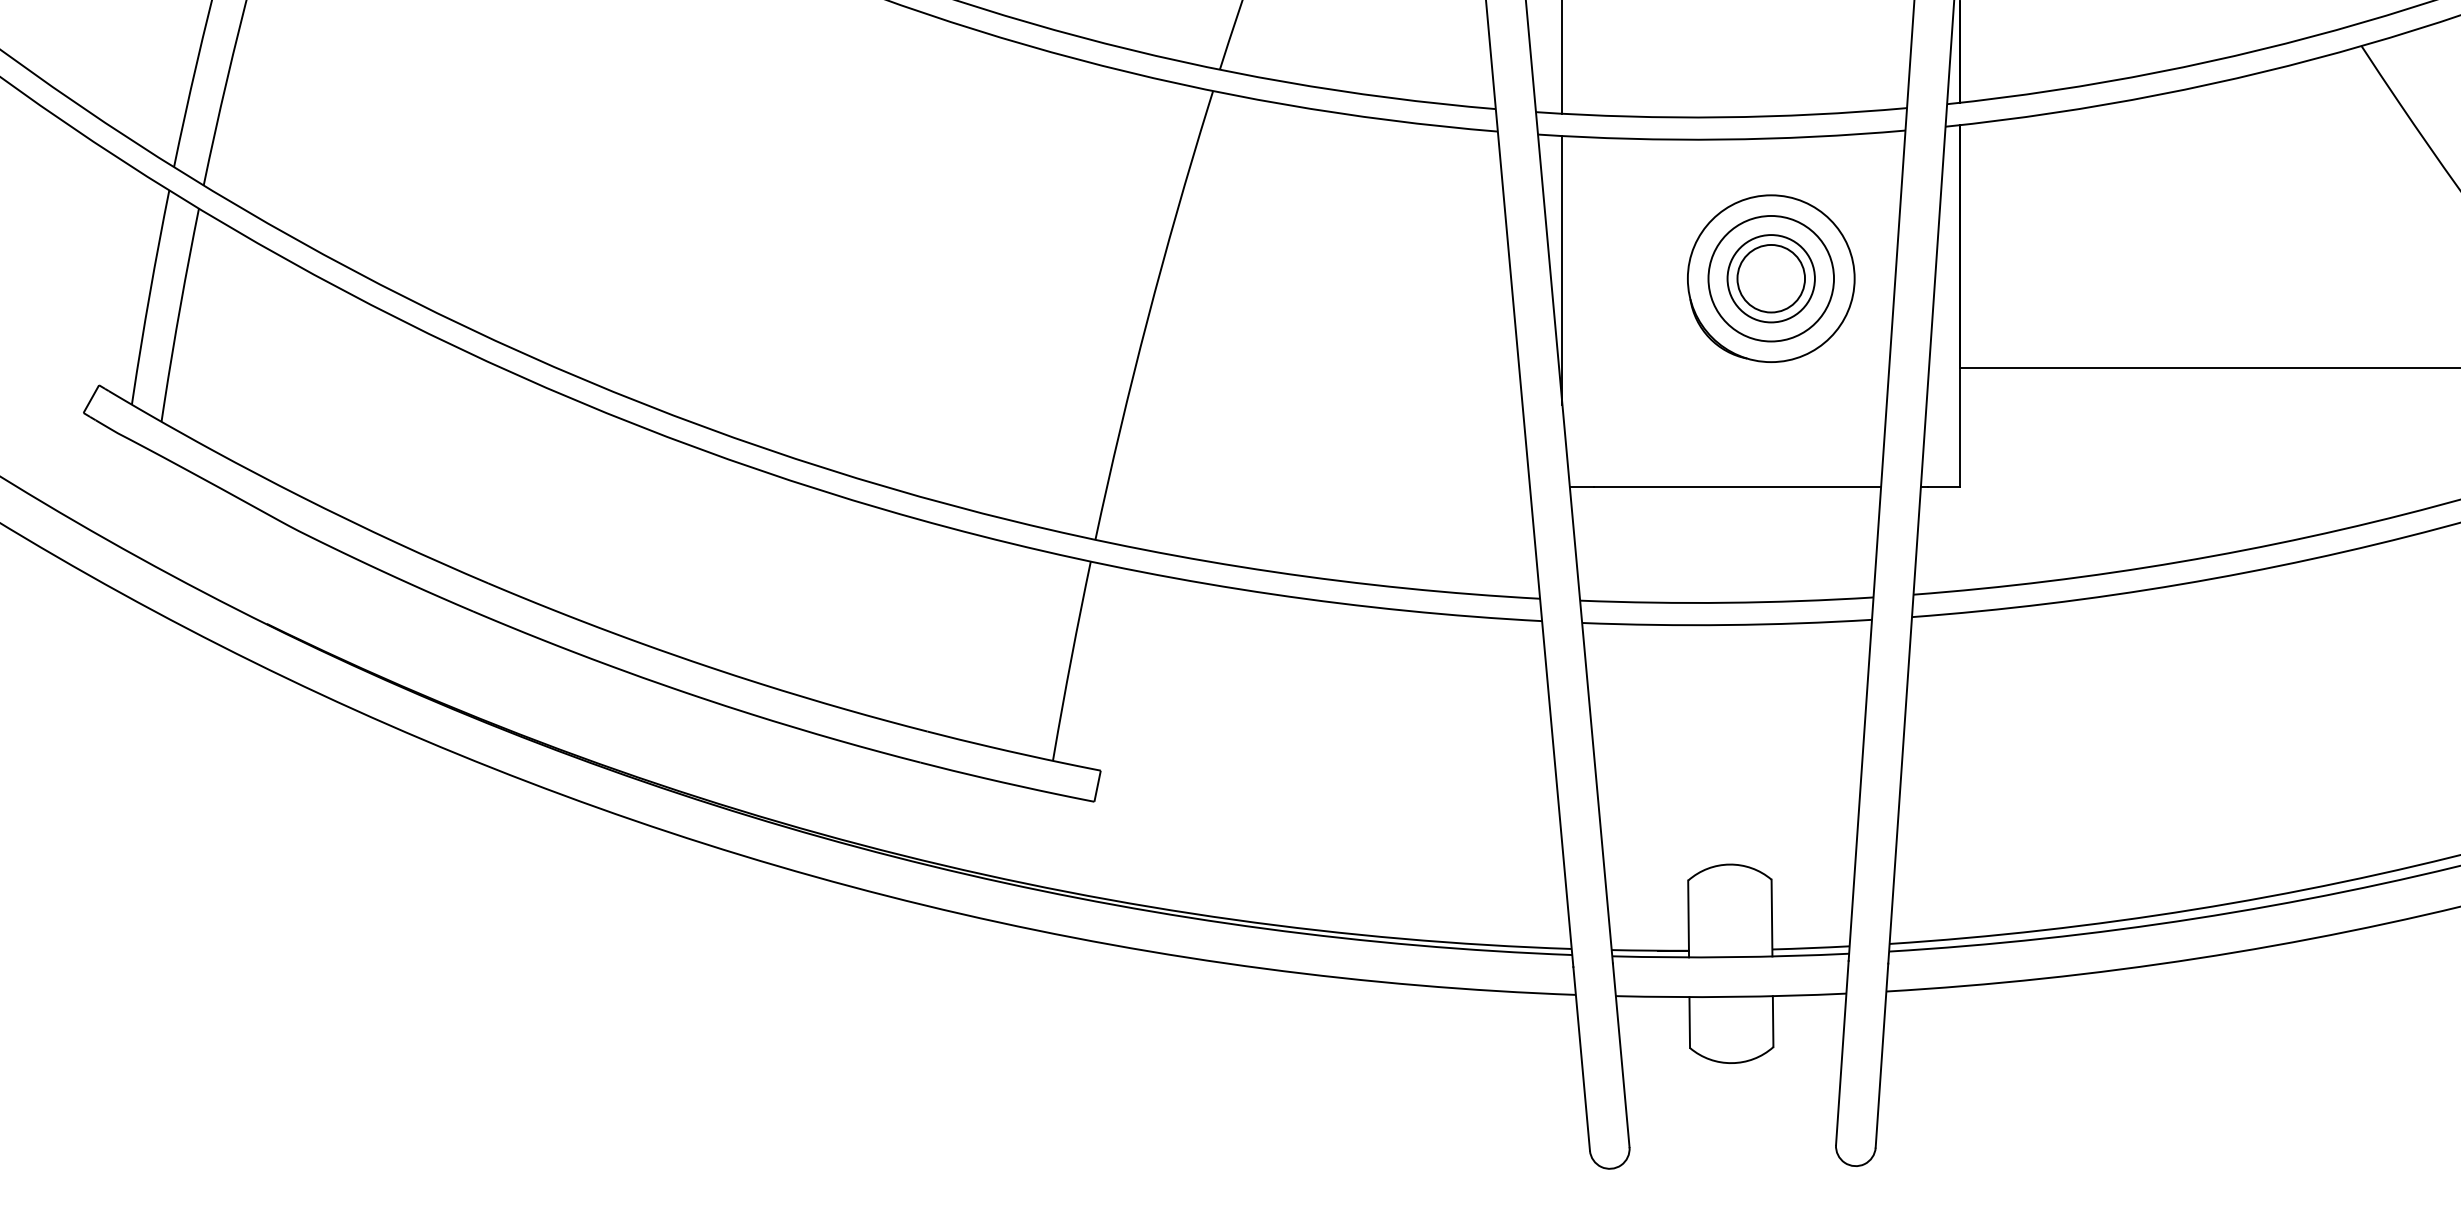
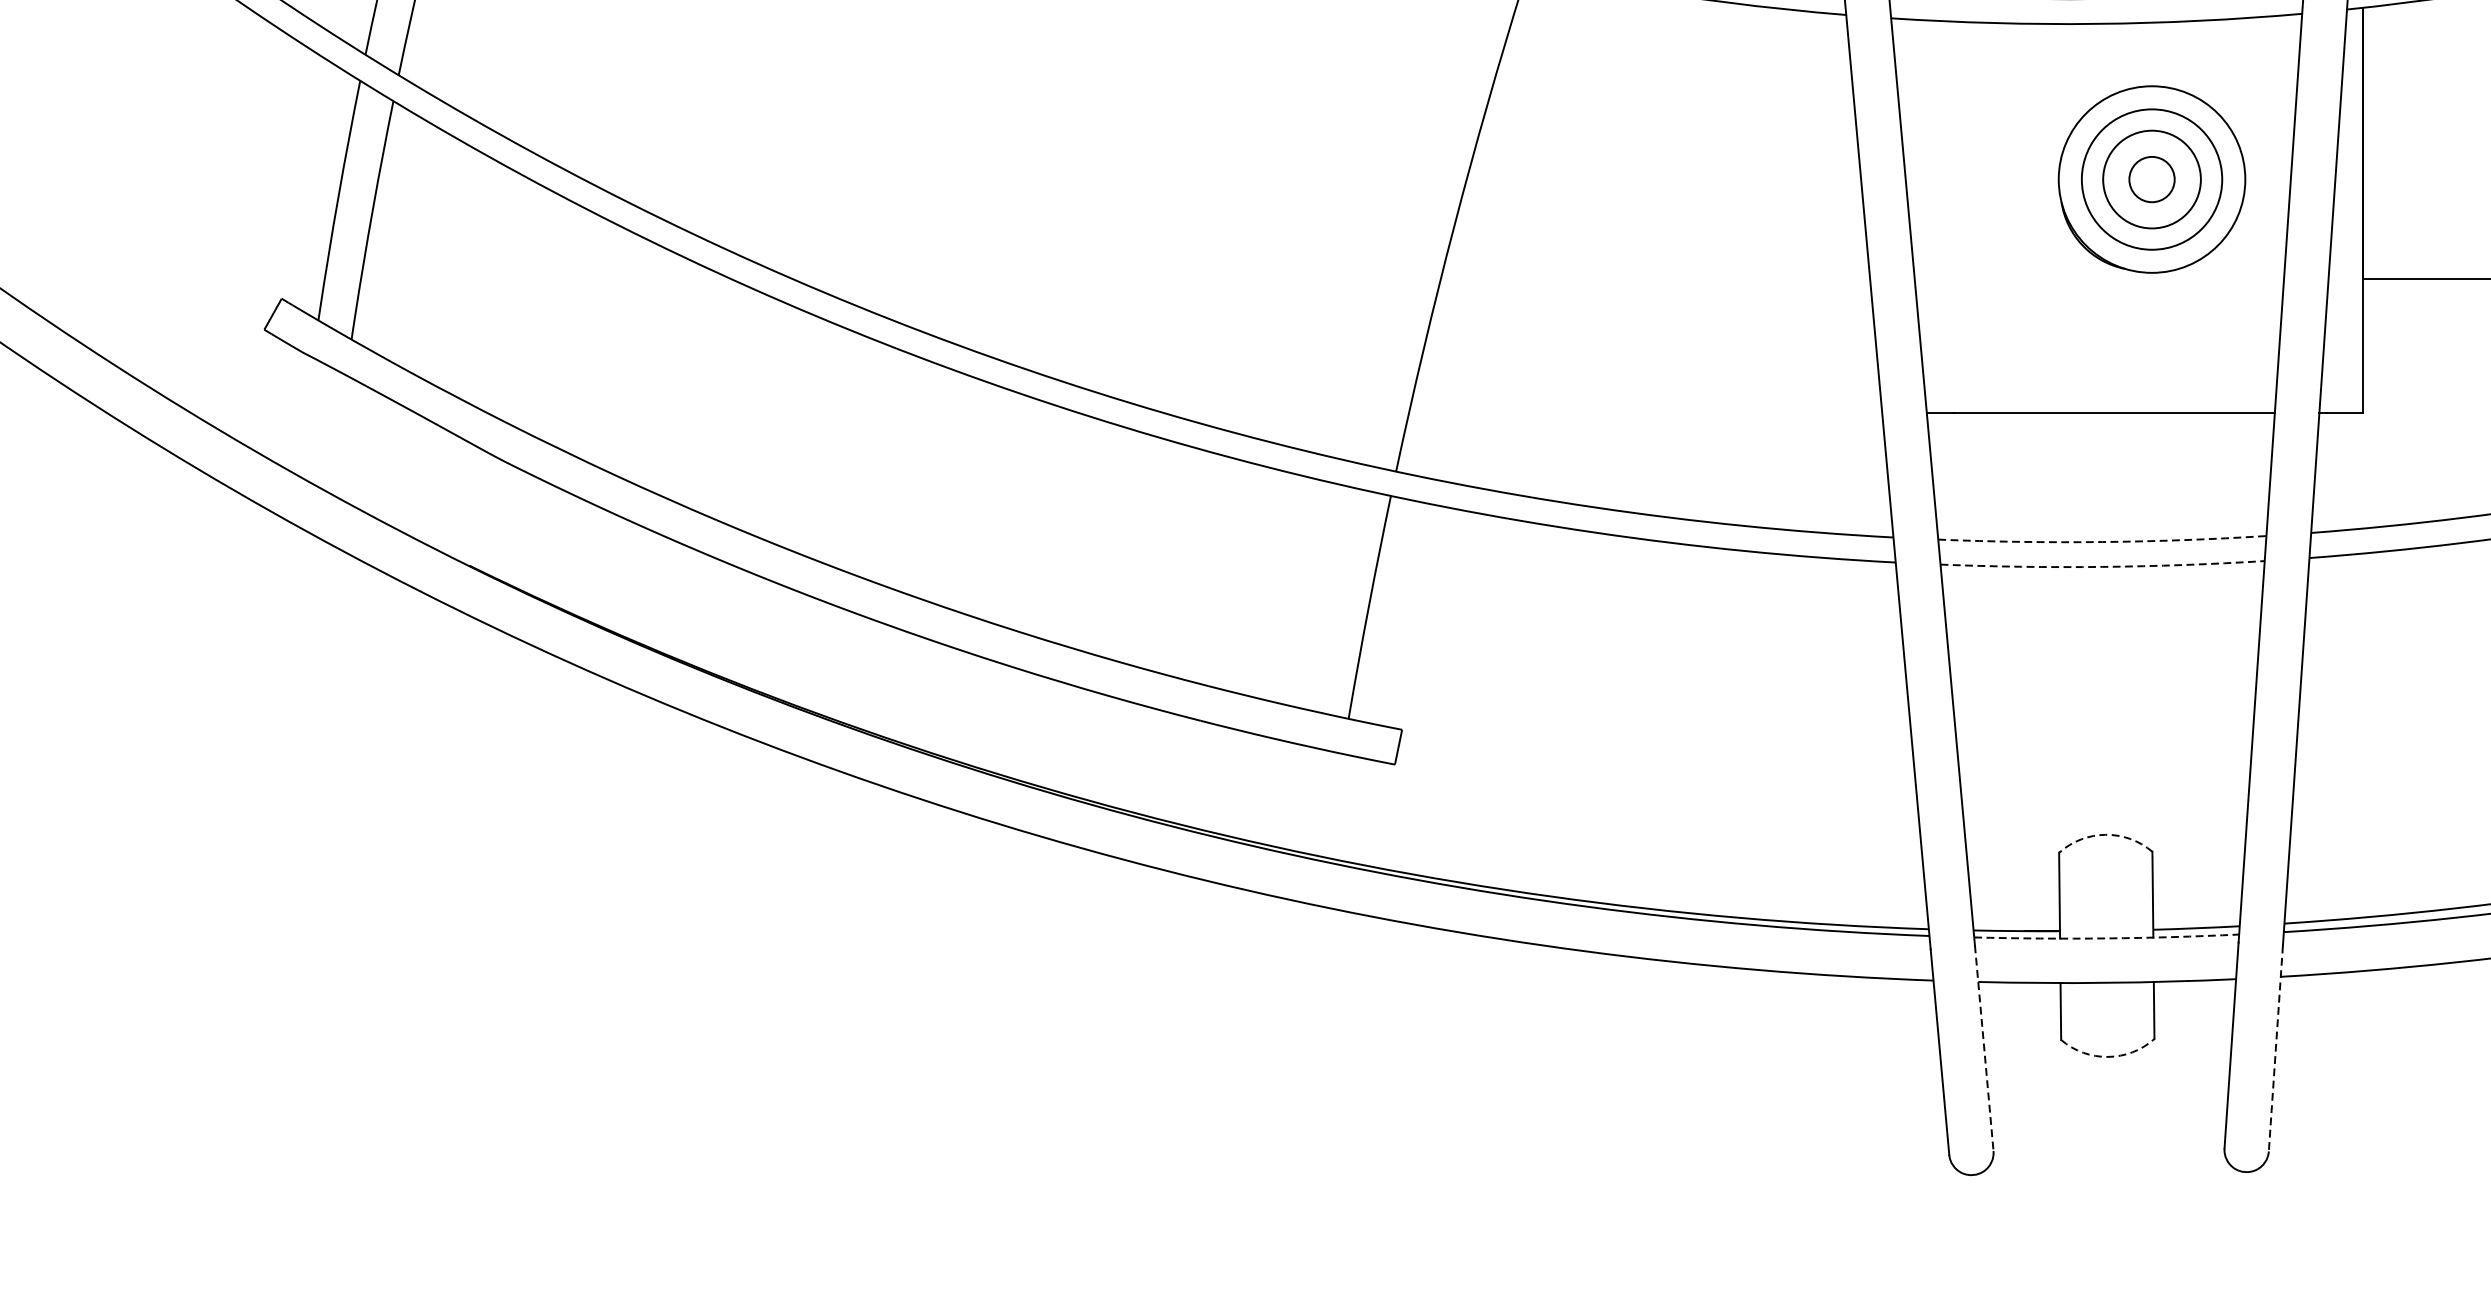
line: (1562, 270) -> (1918, 170), removed
circle: (1771, 278) -> (2152, 179), size x0.6
arc: (1726, 602) -> (2101, 541), solid -> dashed
arc: (1727, 625) -> (2103, 567), solid -> dashed
arc: (1729, 864) -> (2105, 834), solid -> dashed
arc: (1730, 957) -> (2106, 938), solid -> dashed
line: (1621, 1055) -> (1984, 1048), solid -> dashed
line: (1881, 1056) -> (2275, 1049), solid -> dashed
arc: (1731, 1063) -> (2107, 1057), solid -> dashed

